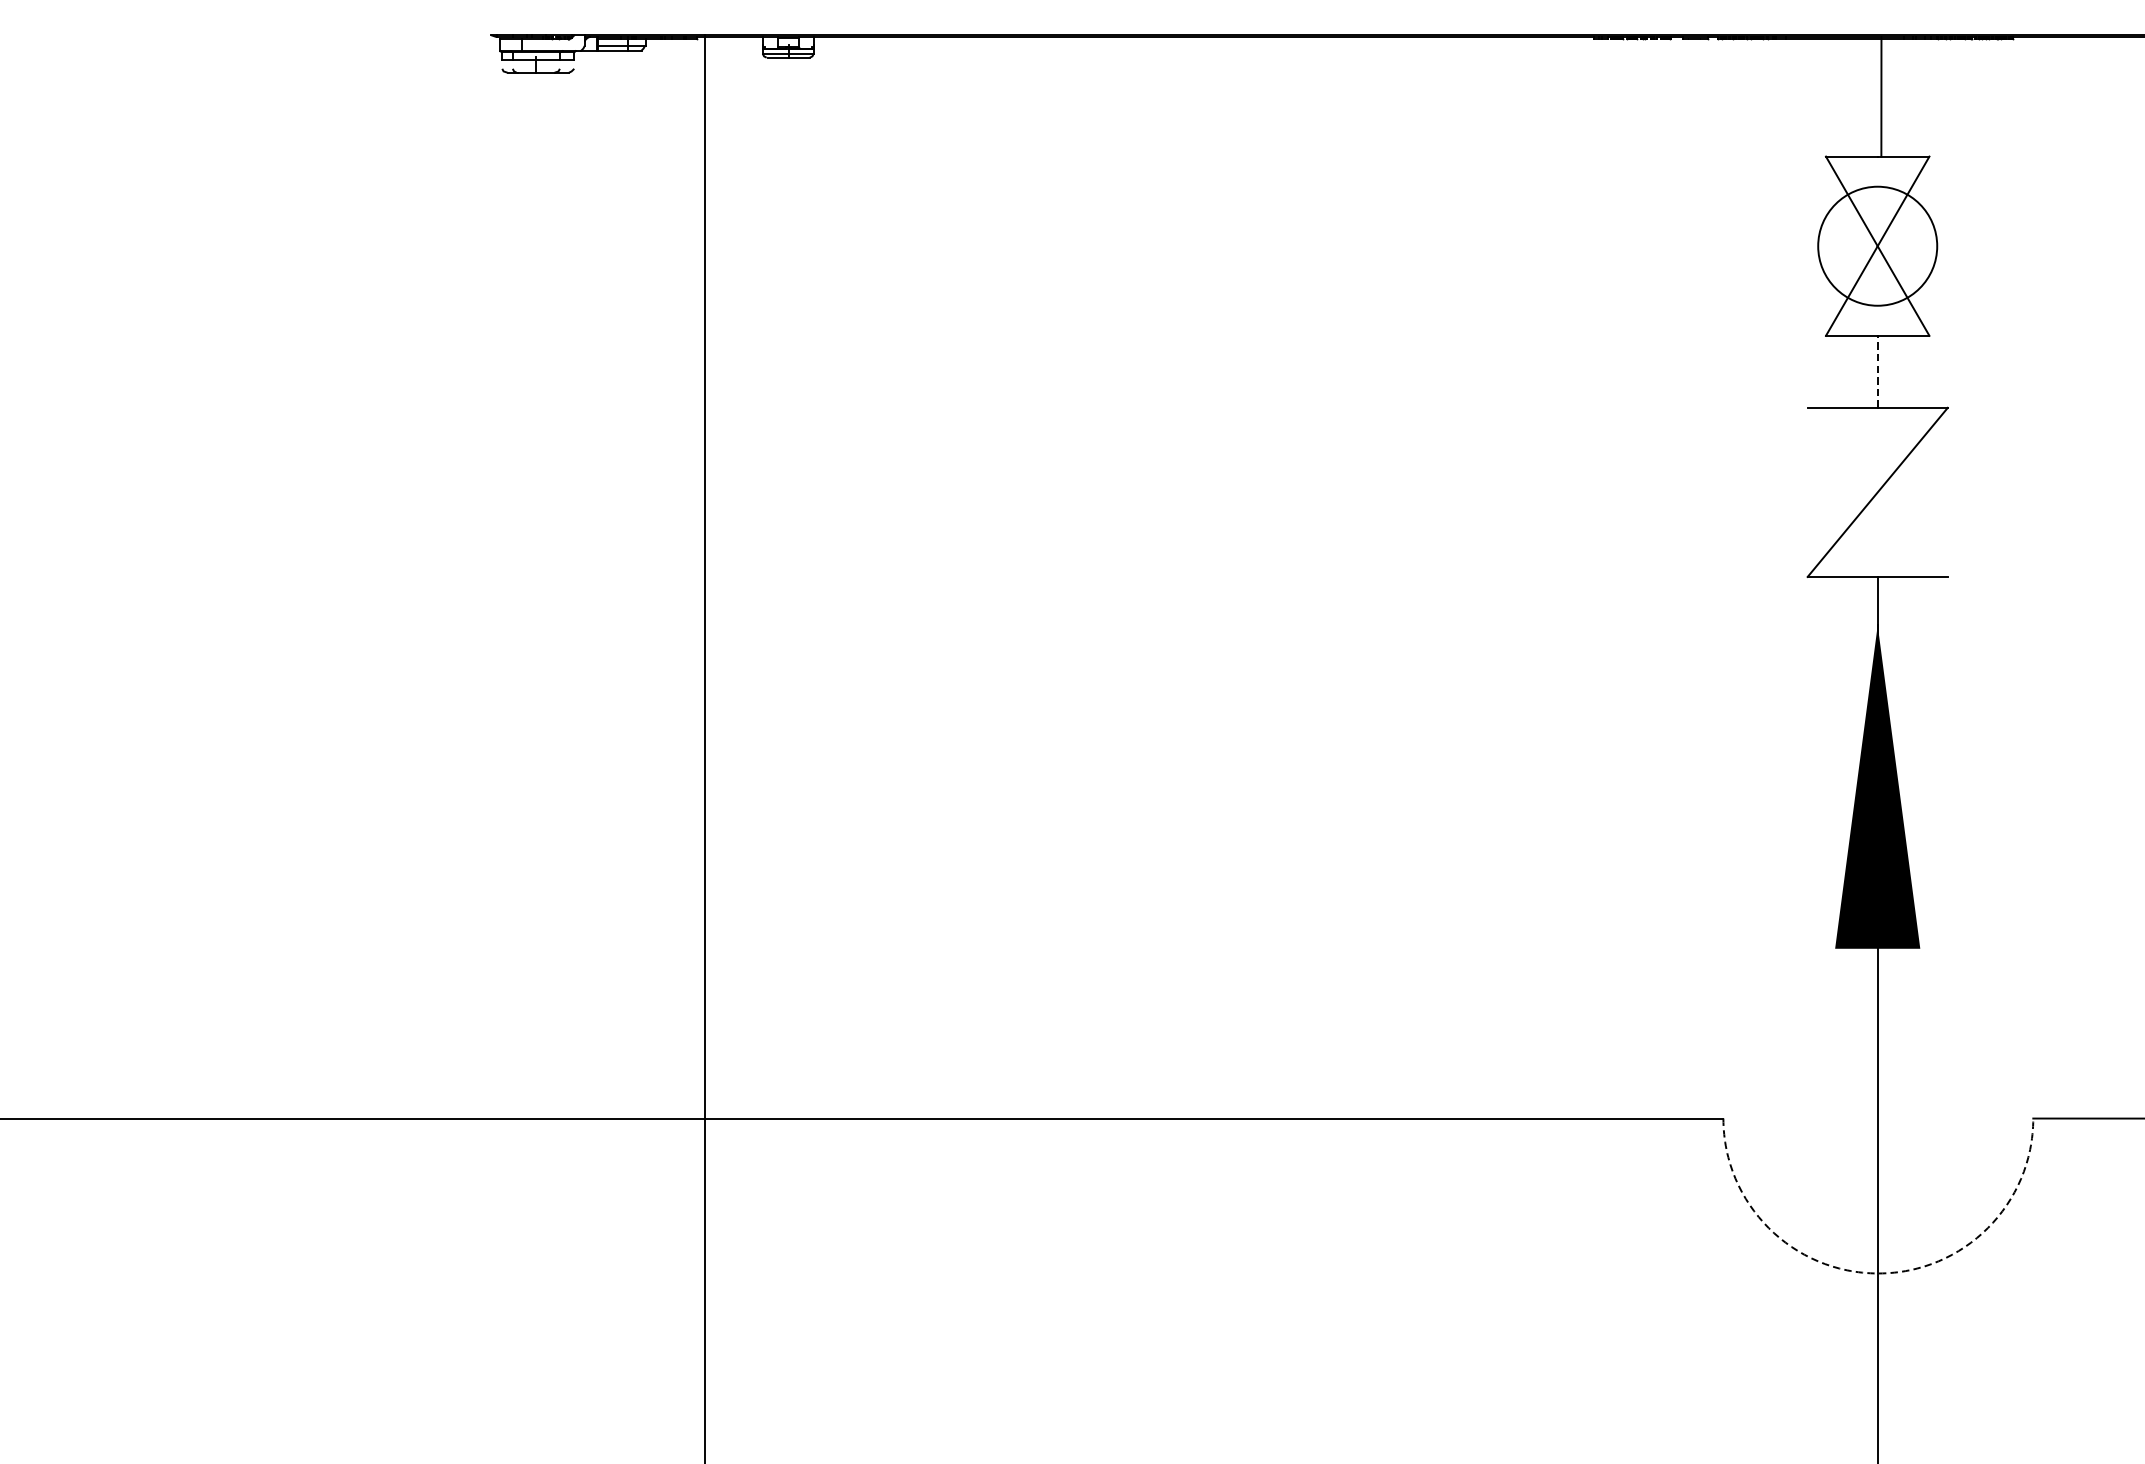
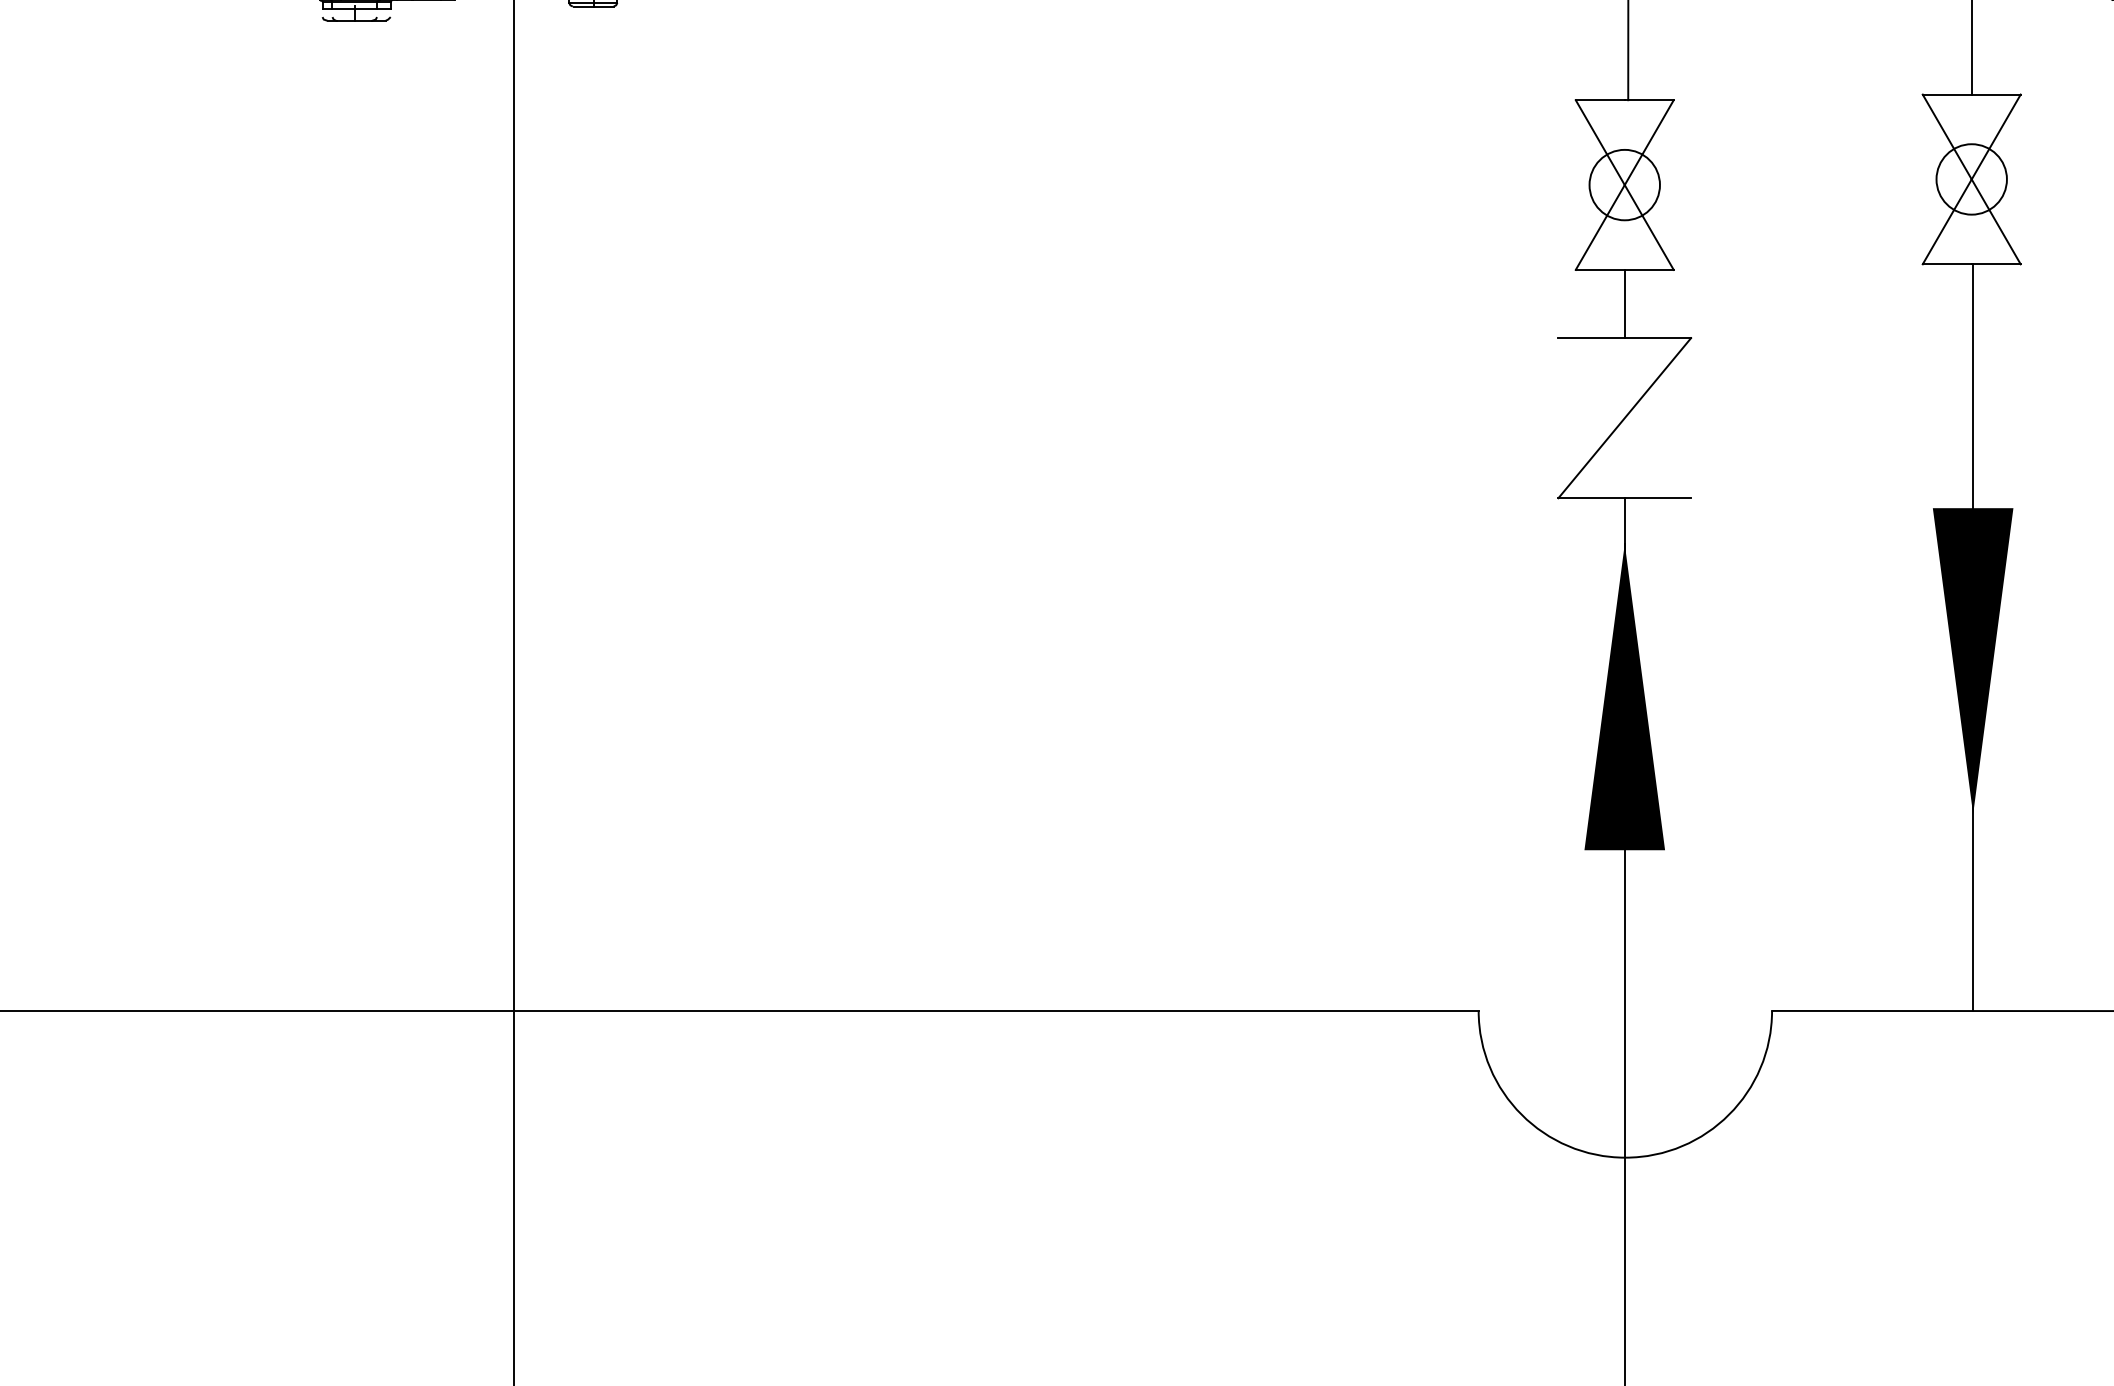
circle: (1877, 245) -> (1624, 184), size x0.62
line: (1877, 371) -> (1624, 303), dashed -> solid
arc: (1878, 1273) -> (1625, 1157), dashed -> solid

